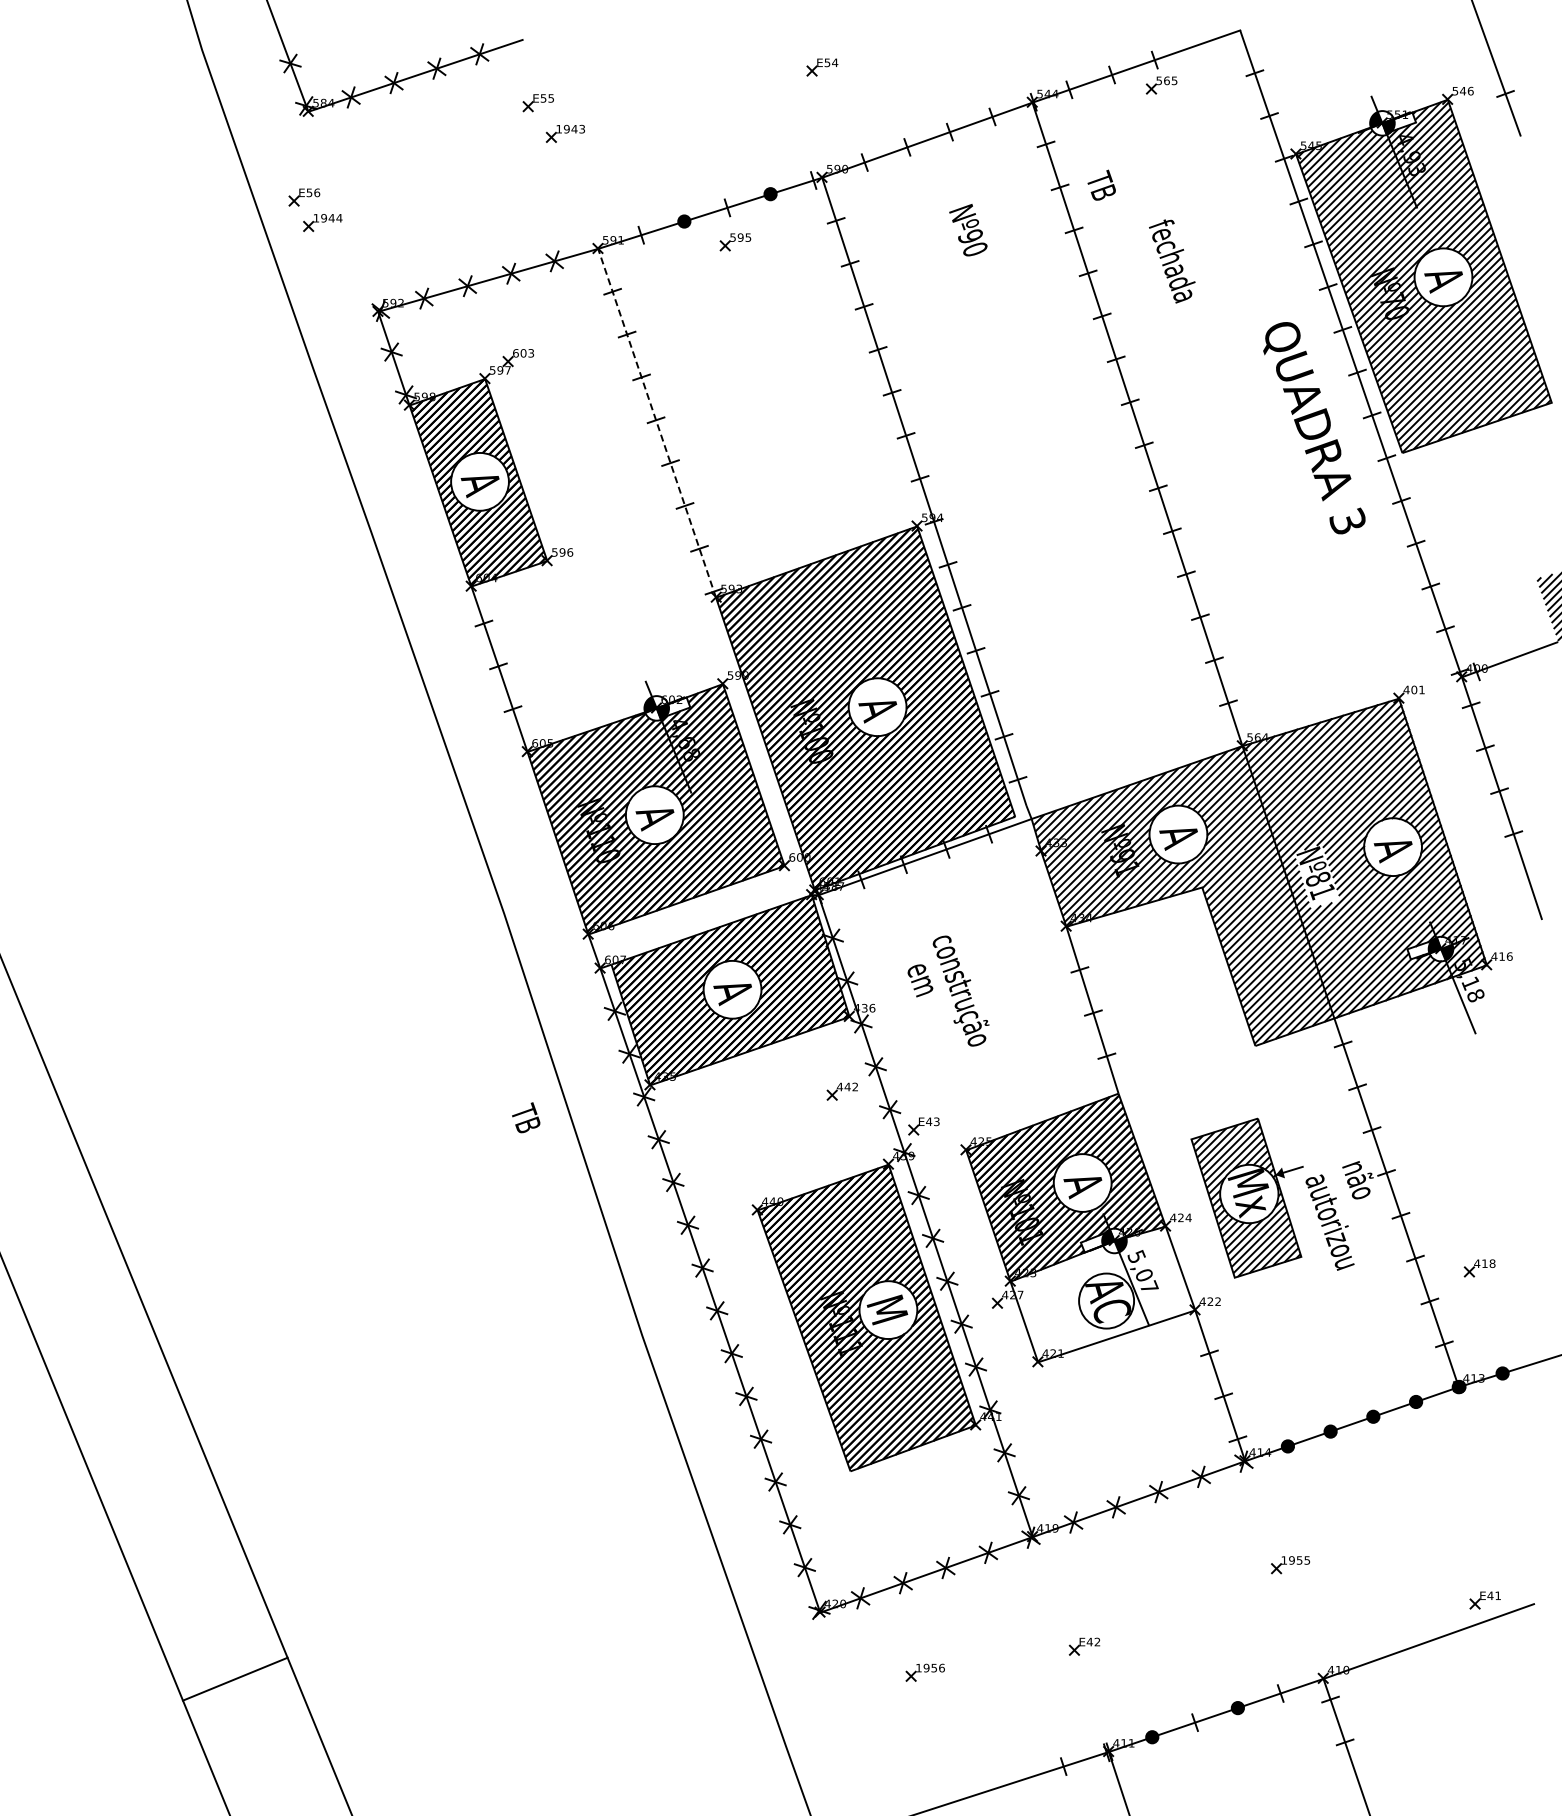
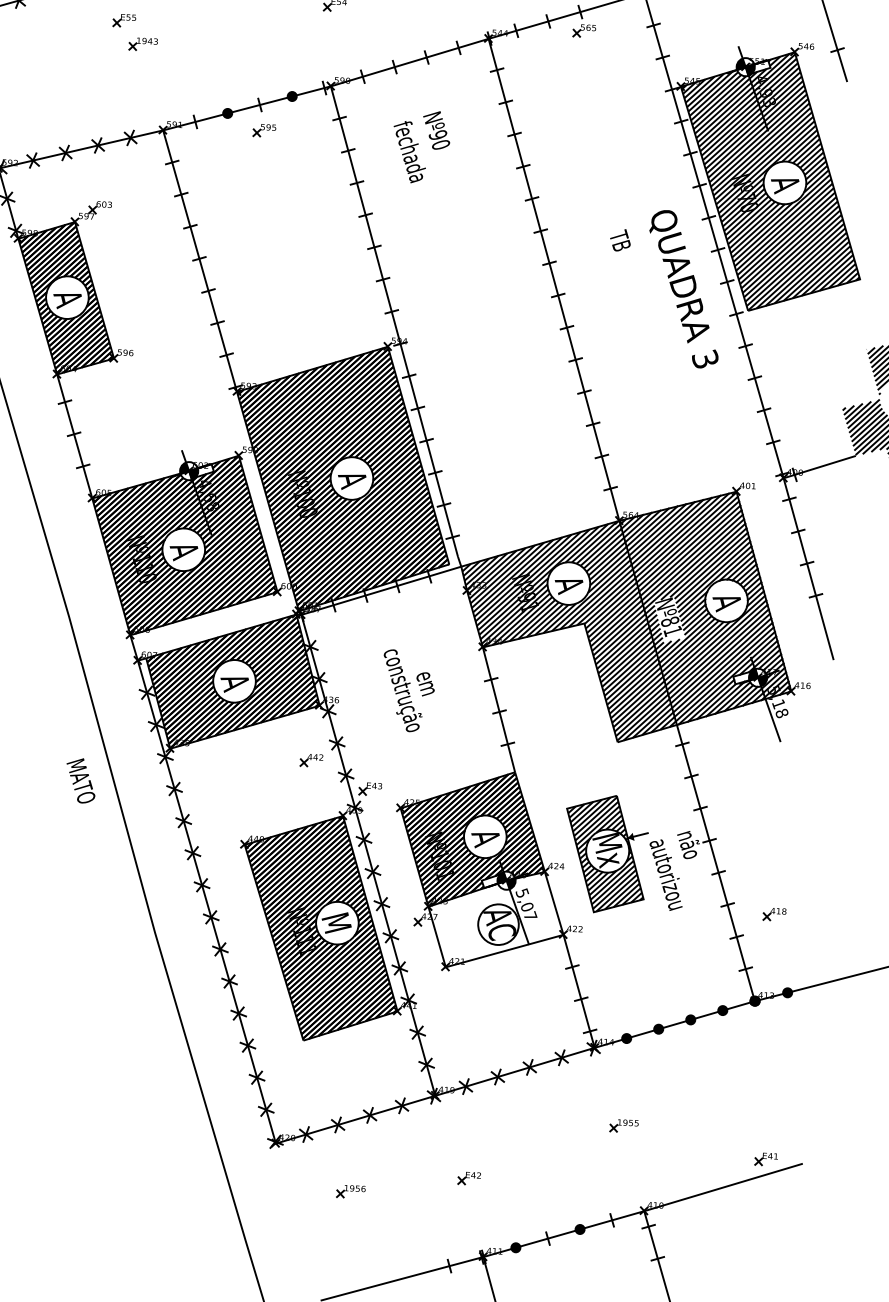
text: (1101, 184) -> (620, 239), moved
text: (1172, 261) -> (409, 152), moved
line: (656, 422) -> (199, 260), dashed -> solid
text: (920, 980) -> (425, 684), moved
text: (530, 1133) -> (80, 779), TB -> MATO

